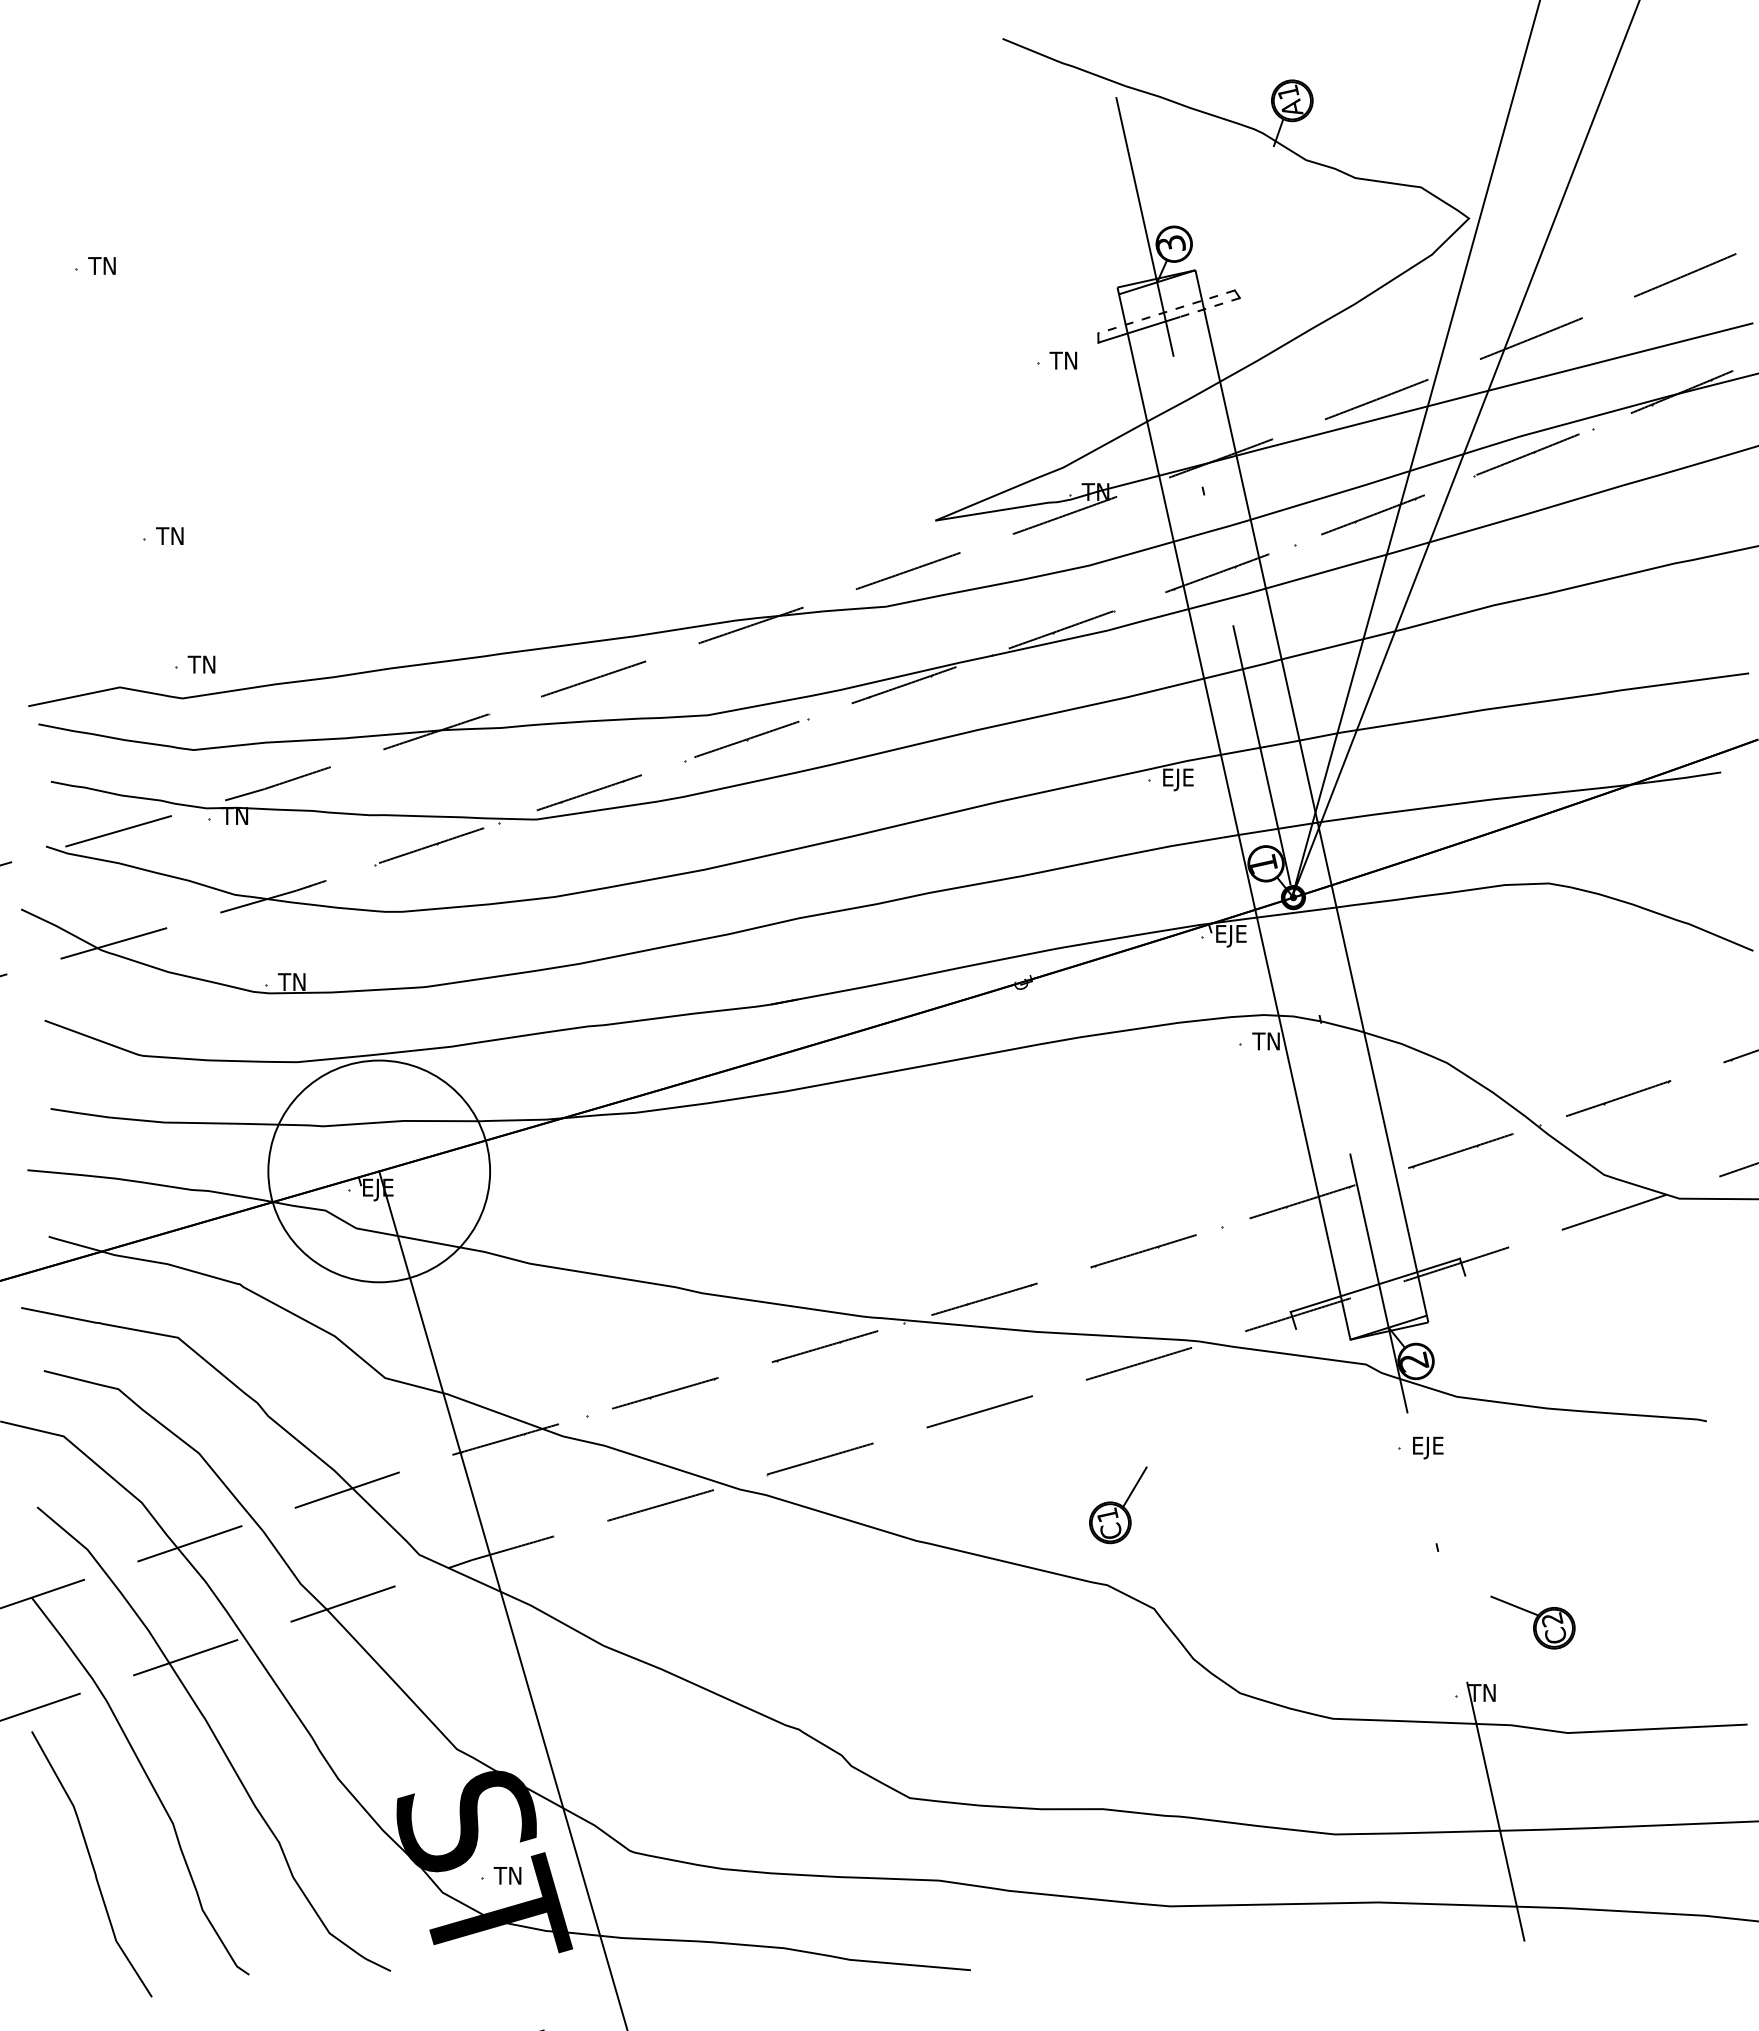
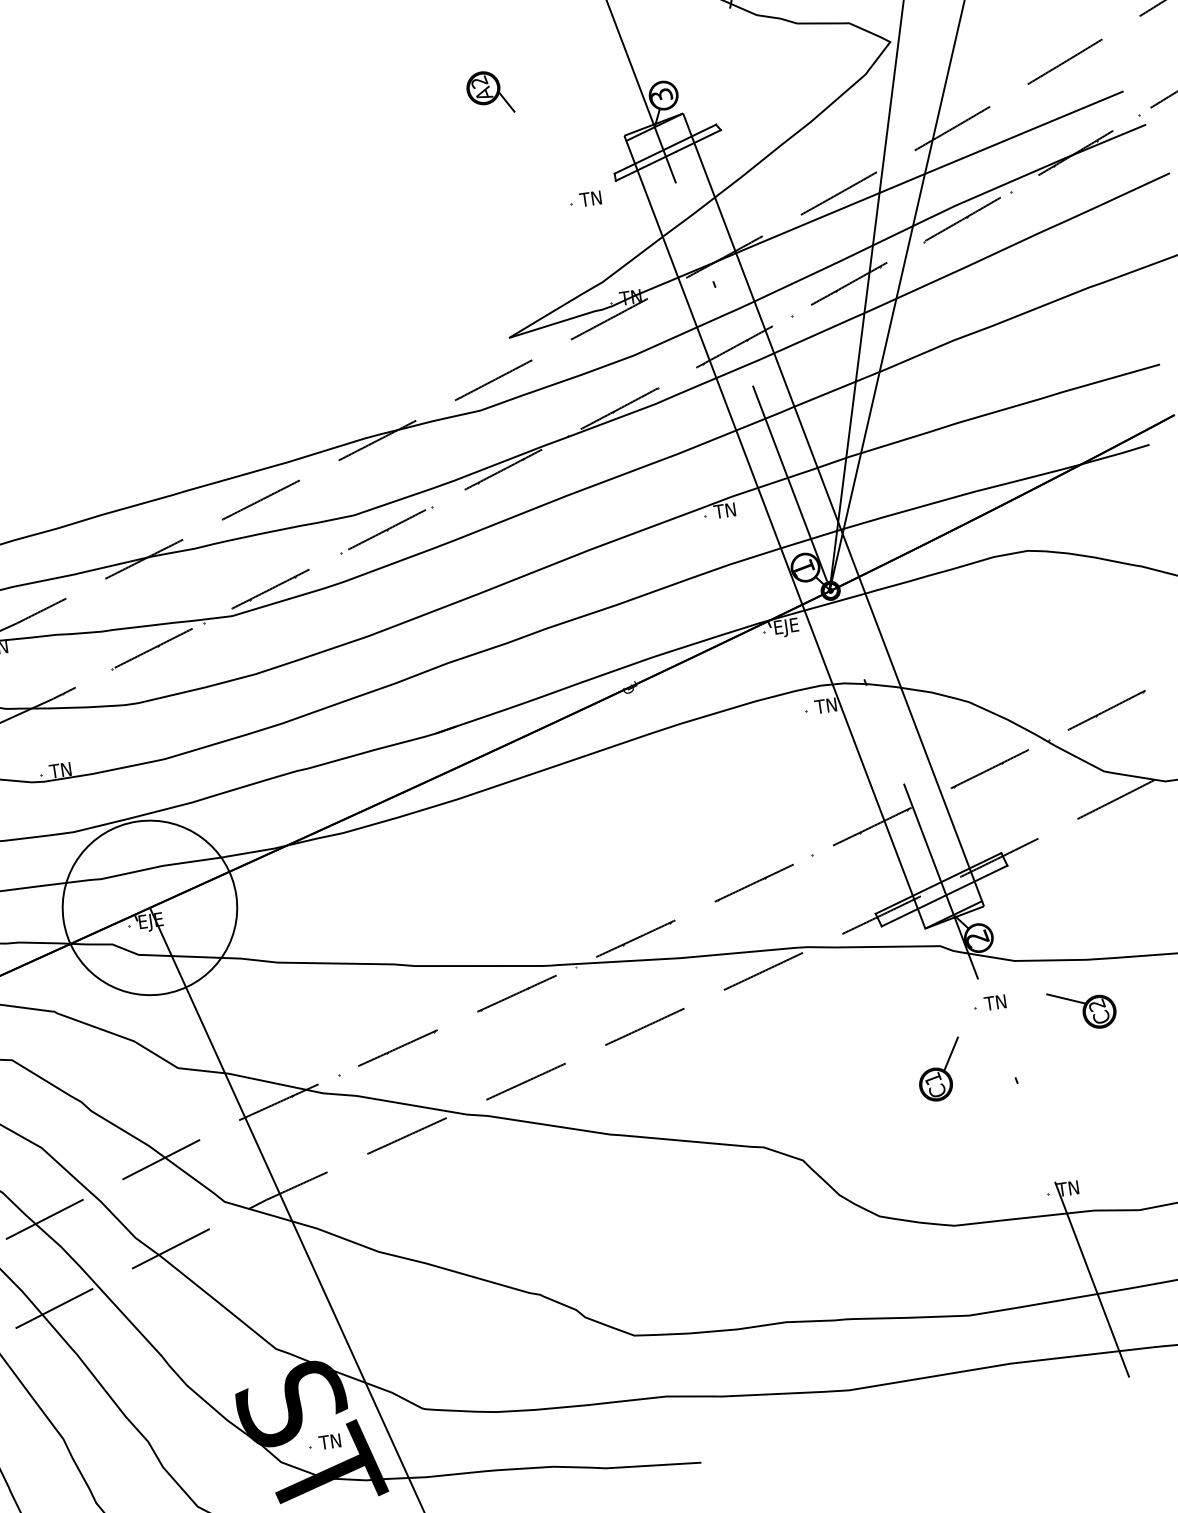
part: (955, 209) -> (489, 93), added
line: (1209, 307) -> (698, 140), dashed -> solid
line: (1166, 311) -> (665, 148), dashed -> solid
text: (1177, 779) -> (727, 512), EJE -> TN
line: (1380, 1301) -> (944, 895), added
text: (1426, 1447) -> (996, 1003), EJE -> TN
part: (1118, 1505) -> (940, 1070), moved
part: (1532, 1622) -> (1081, 1009), moved

